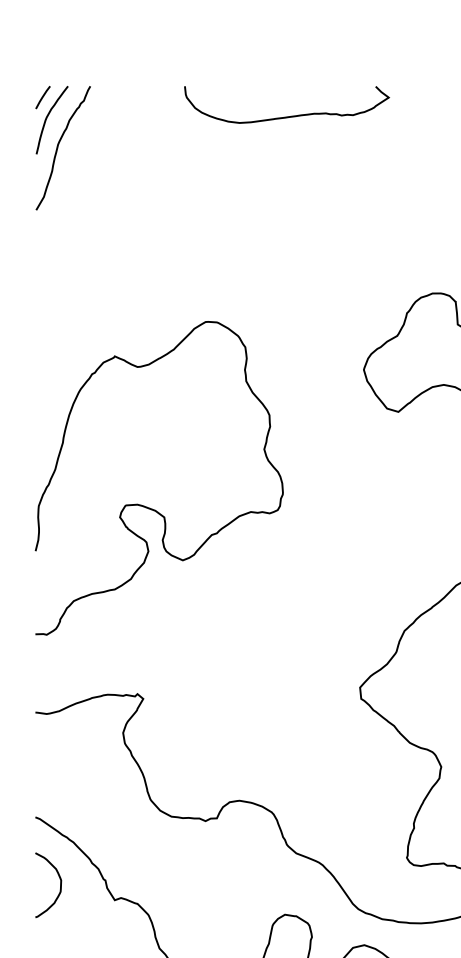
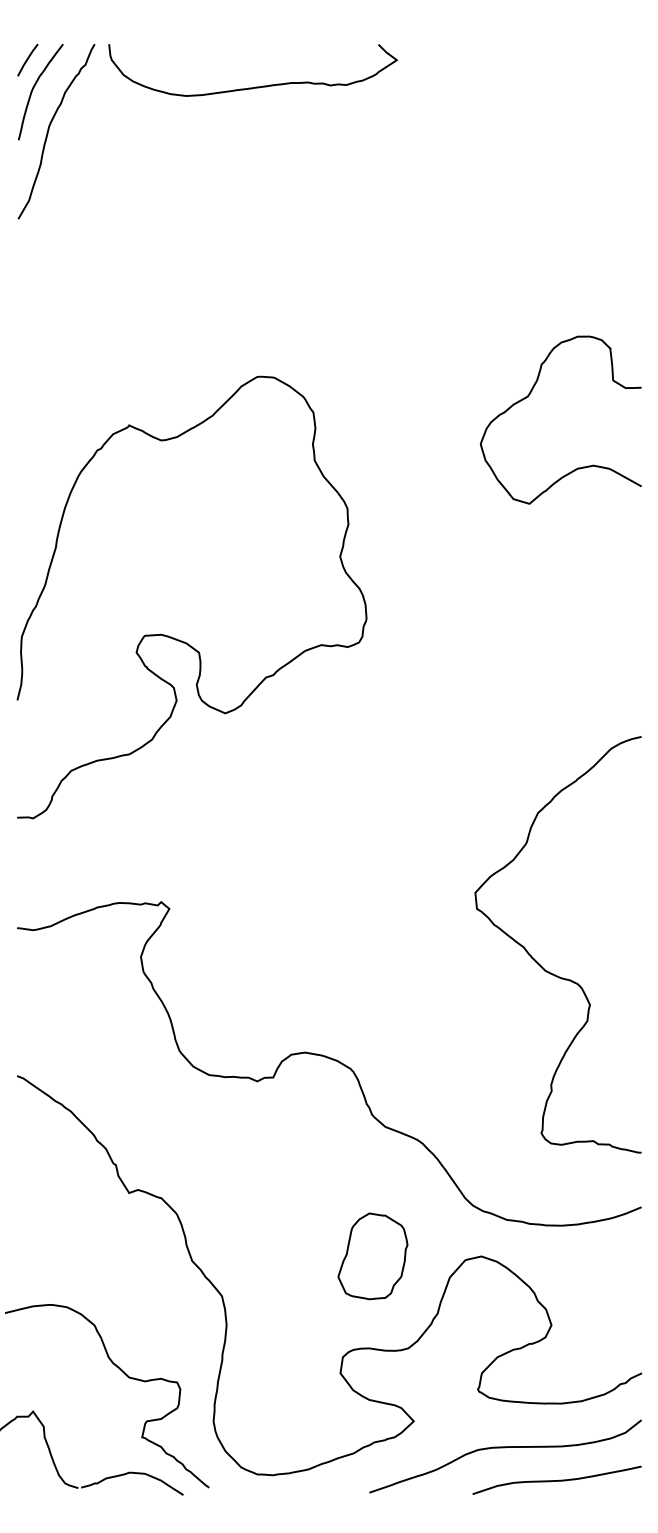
curve: (288, 116) -> (255, 86), moved
curve: (60, 884) -> (52, 1171), removed

